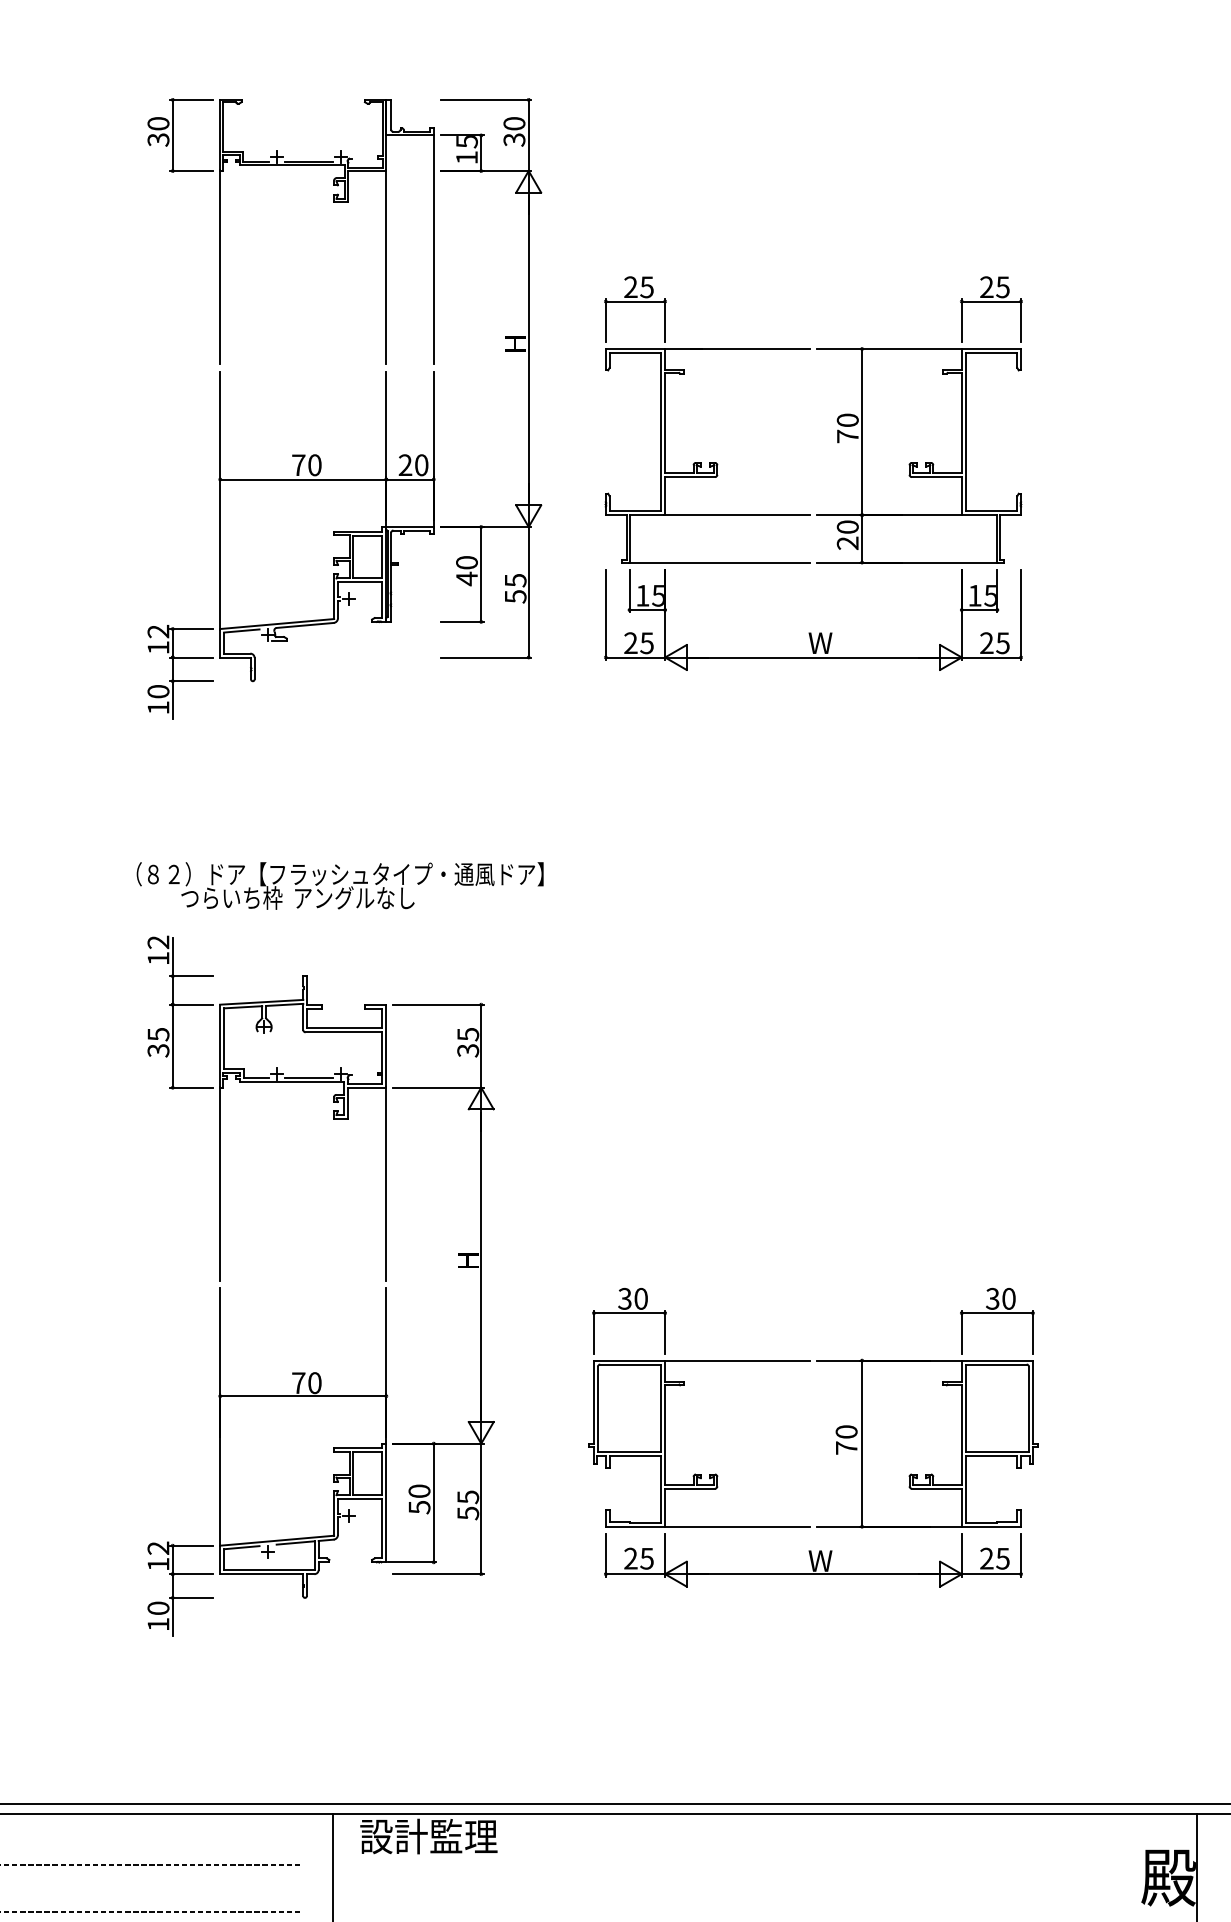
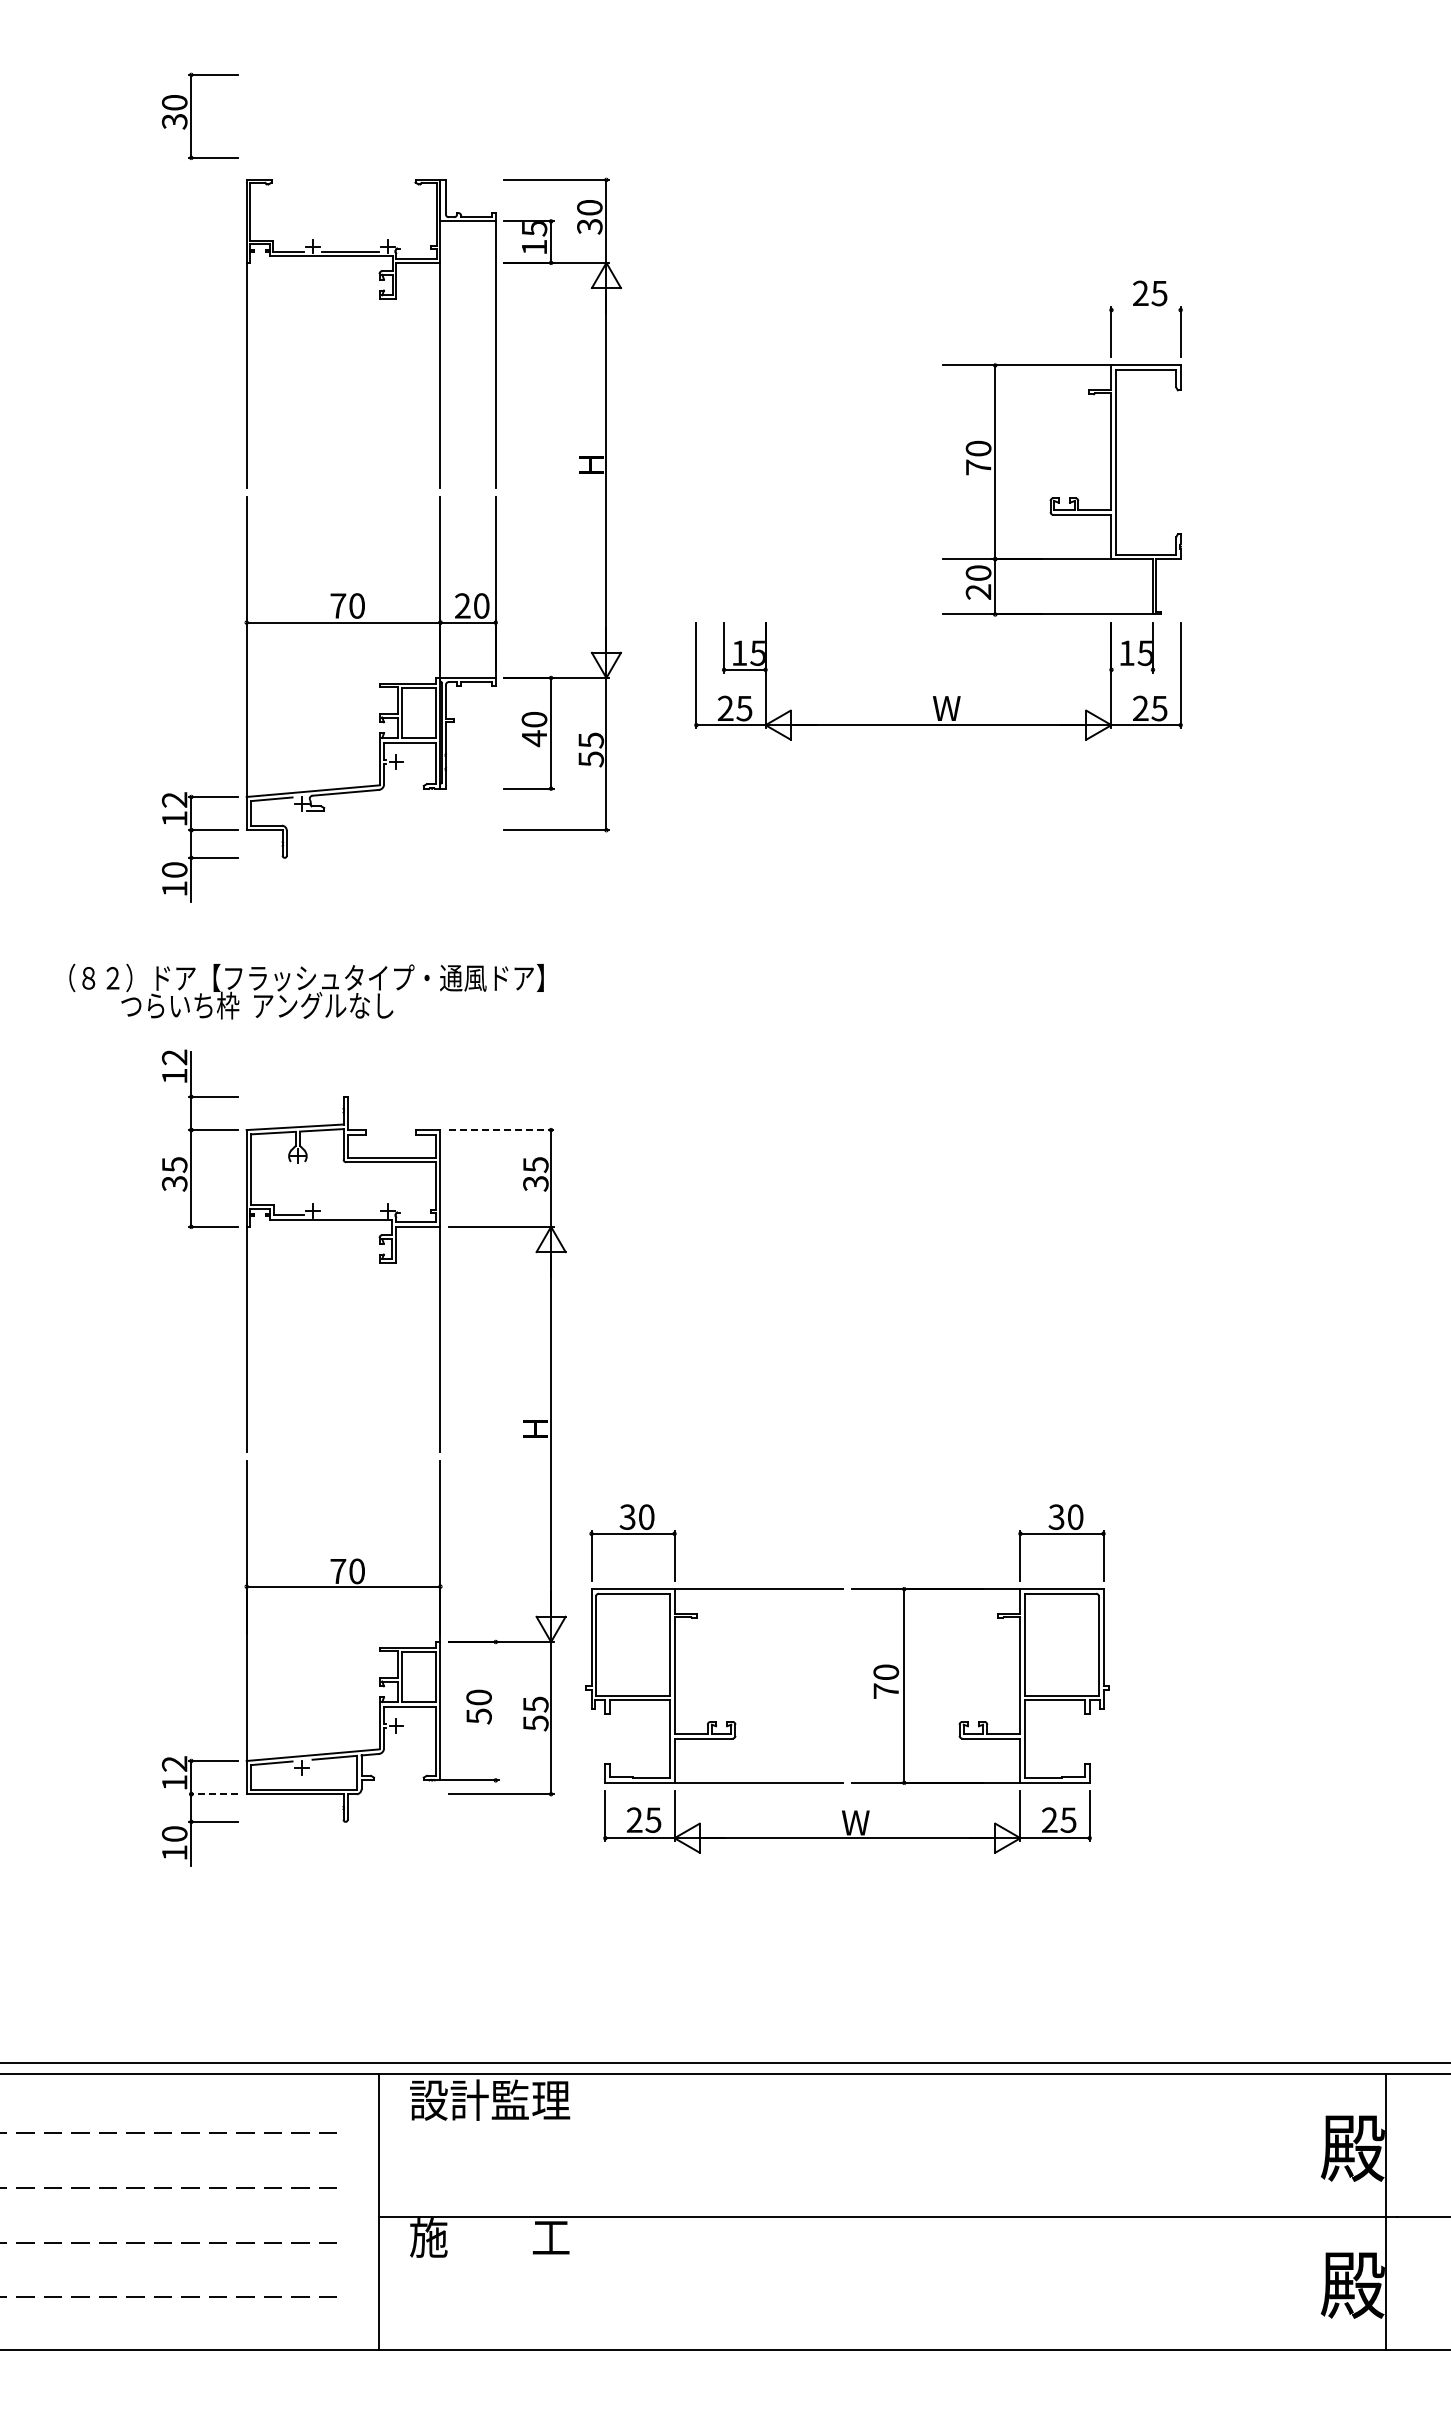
line: (990, 301) -> (1145, 310), removed
part: (385, 408) -> (439, 539), moved
part: (665, 419) -> (766, 447), removed
line: (978, 609) -> (1131, 669), removed
text: (340, 885) -> (306, 991), moved
line: (438, 1005) -> (501, 1130), solid -> dashed
line: (309, 1077) -> (350, 1215), removed
part: (835, 1433) -> (873, 1674), moved
line: (433, 1503) -> (495, 1711), removed
line: (191, 1574) -> (213, 1794), solid -> dashed

